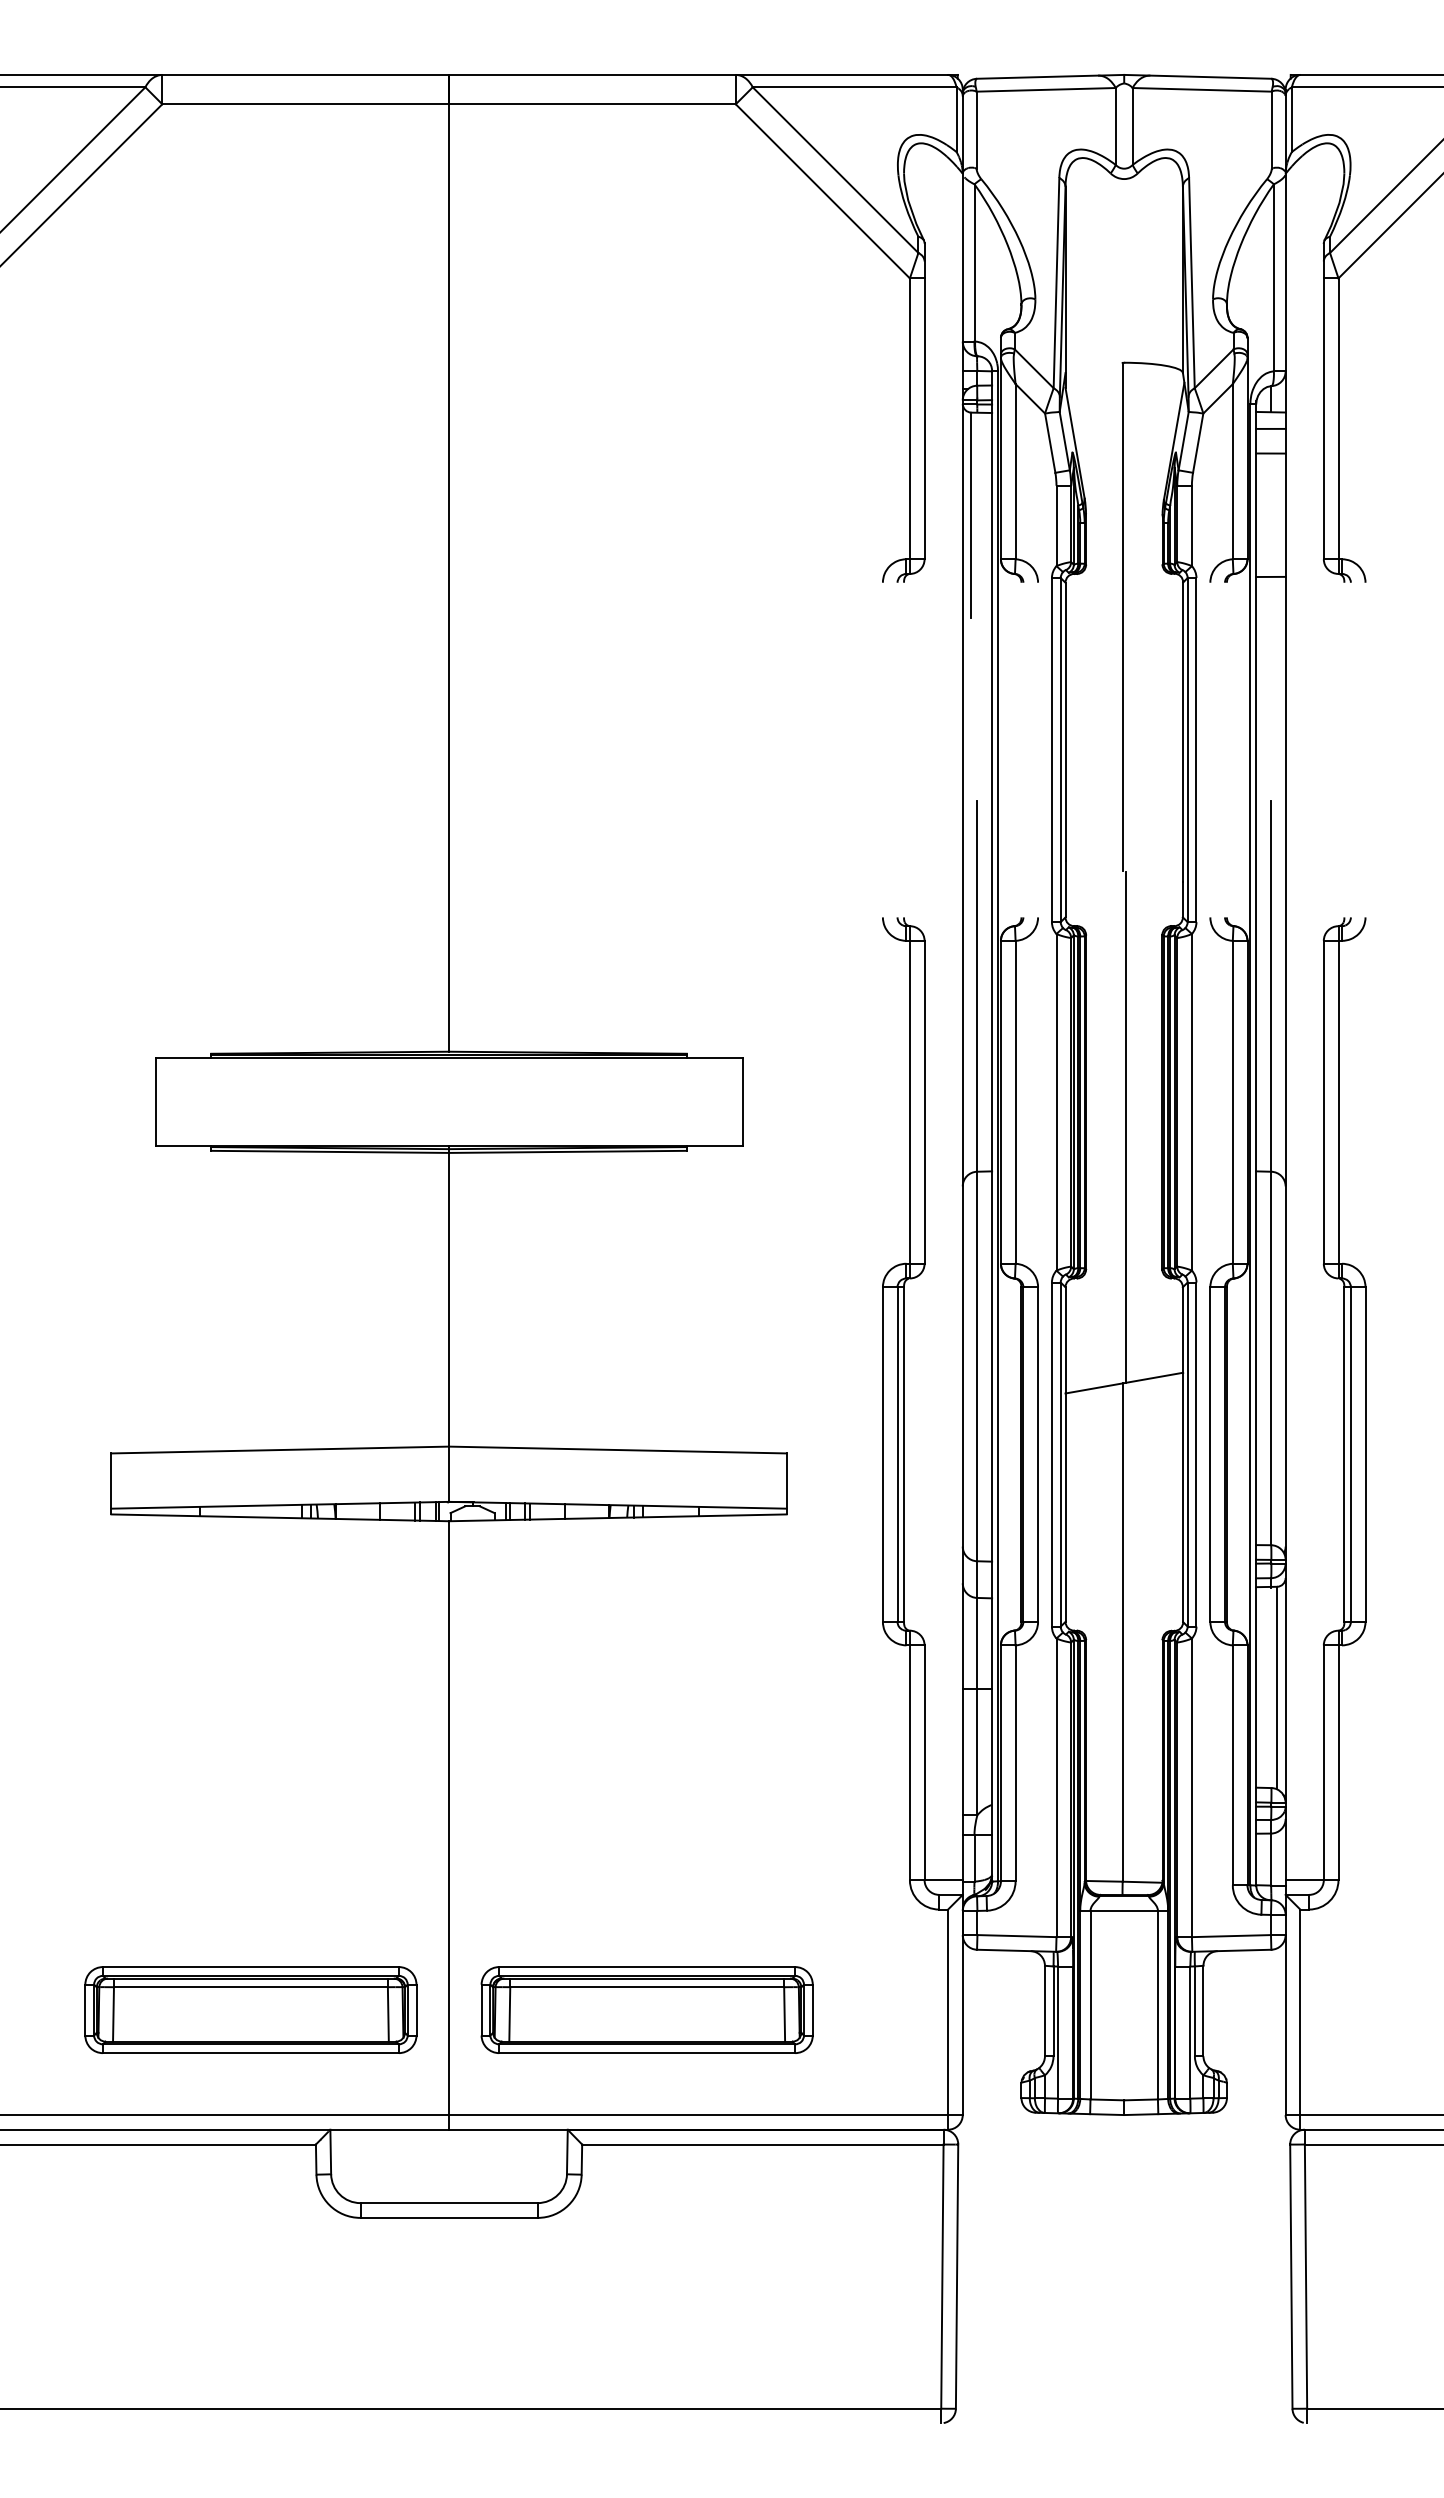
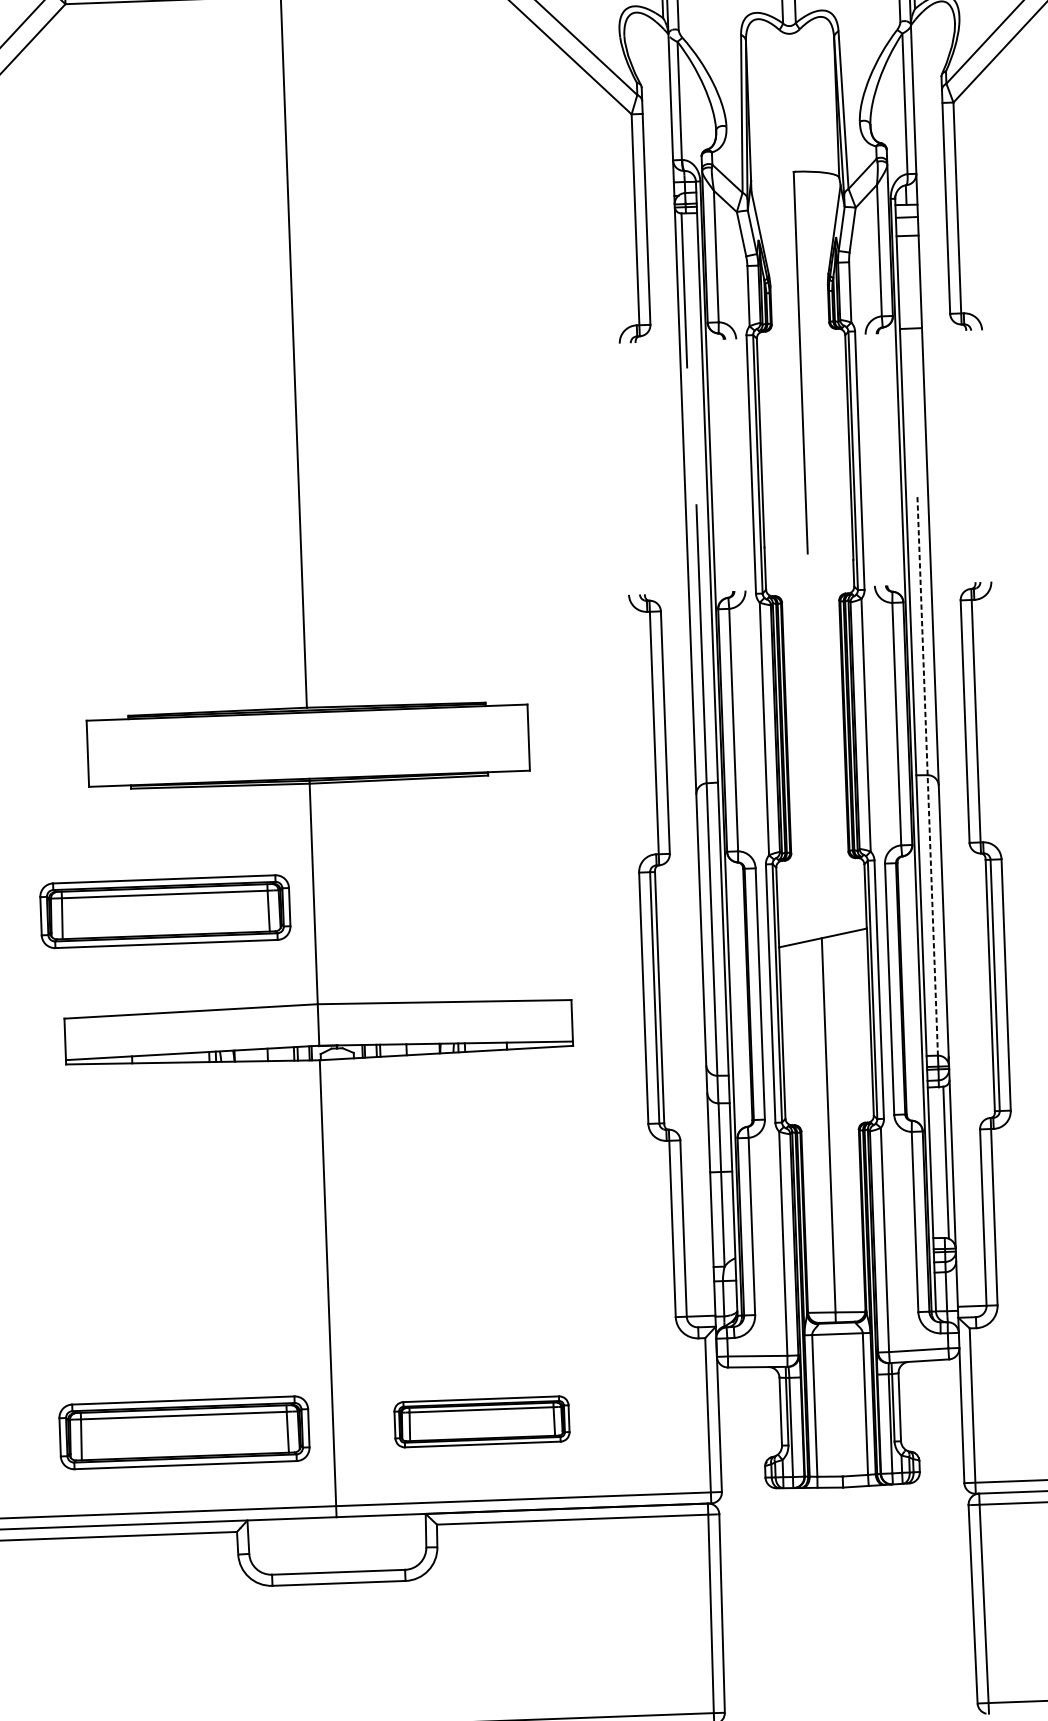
line: (1125, 1126) -> (816, 745), removed
line: (1271, 1173) -> (927, 776), solid -> dashed
part: (250, 1315) -> (165, 911), added
part: (646, 2009) -> (481, 1421), size x0.7

